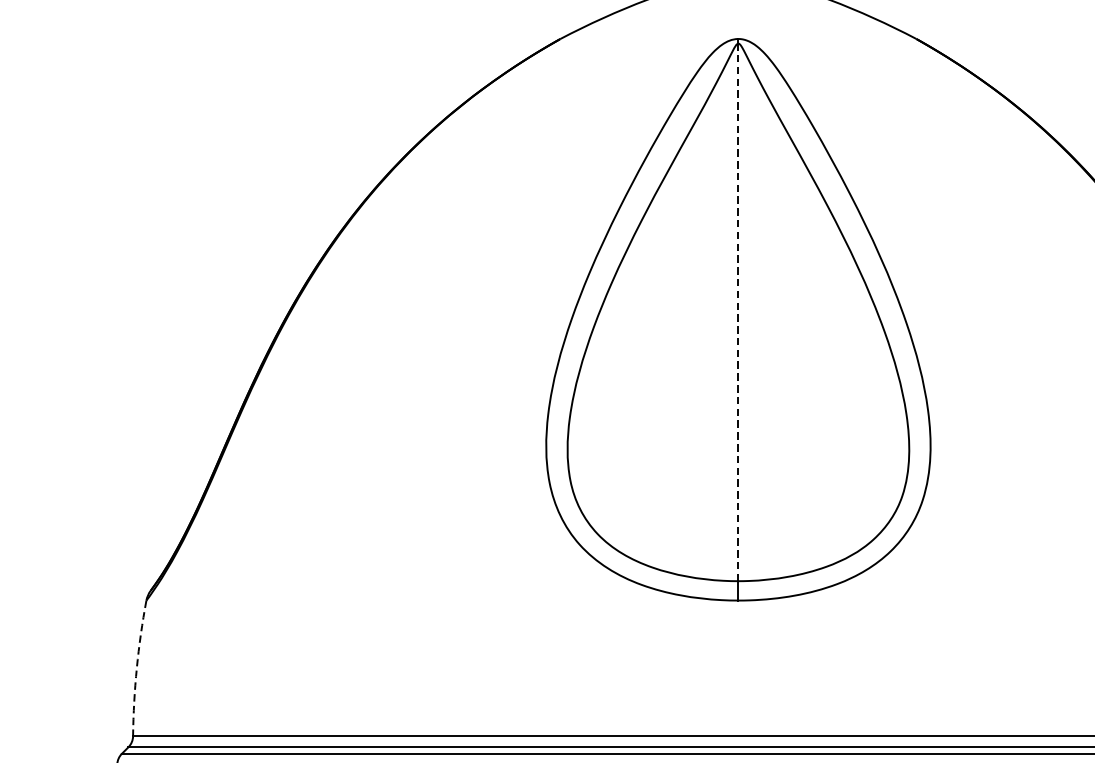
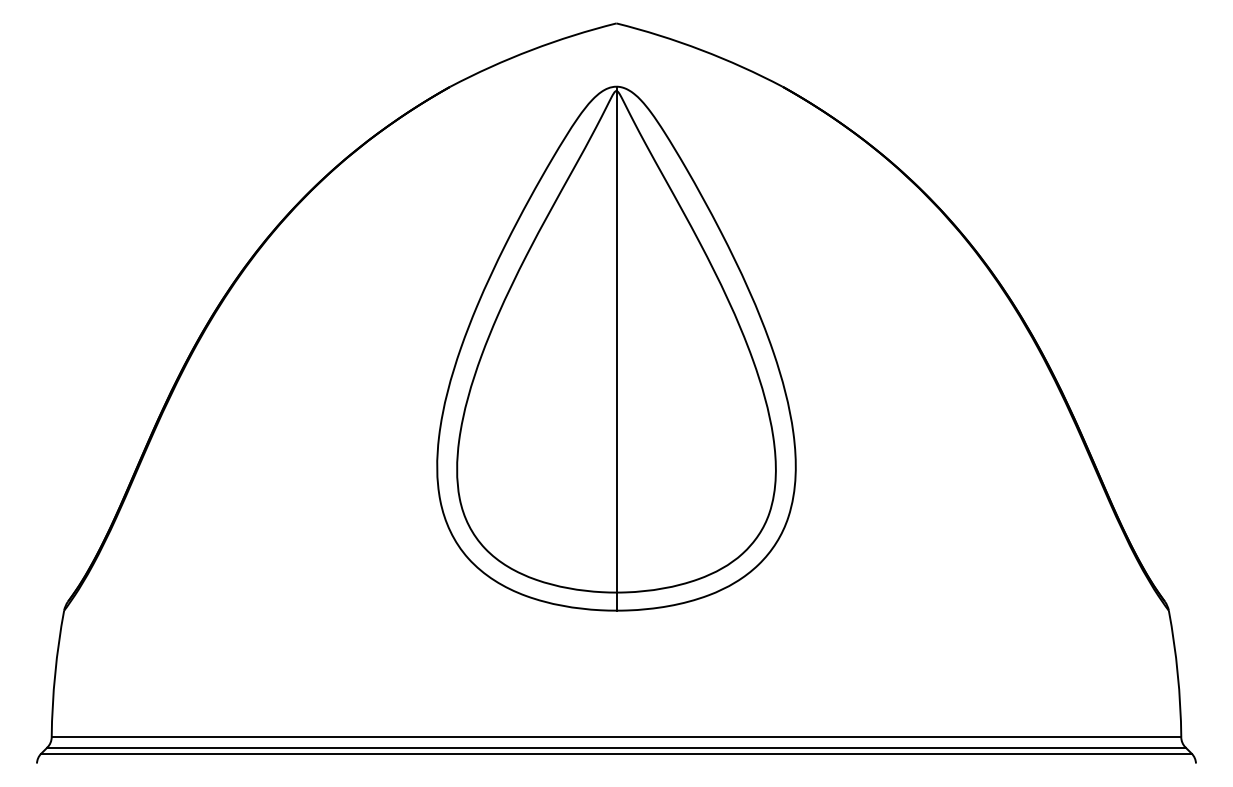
line: (738, 312) -> (616, 341), dashed -> solid
arc: (137, 667) -> (55, 673), dashed -> solid

